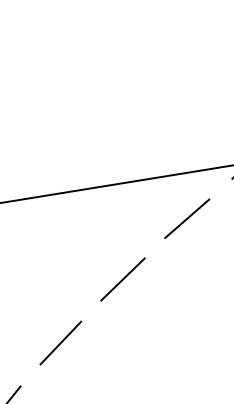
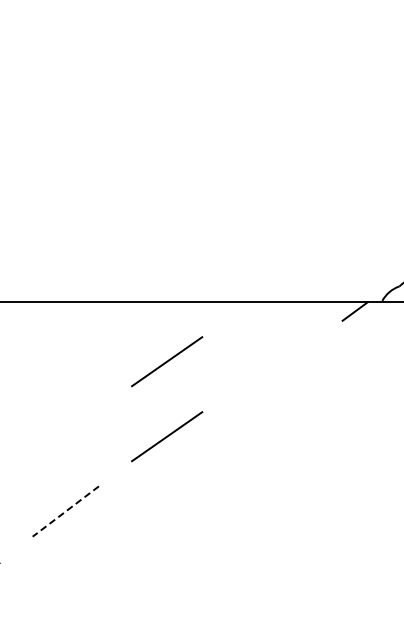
line: (187, 218) -> (270, 366), removed
line: (114, 226) -> (167, 361), added
line: (60, 343) -> (65, 511), solid -> dashed

